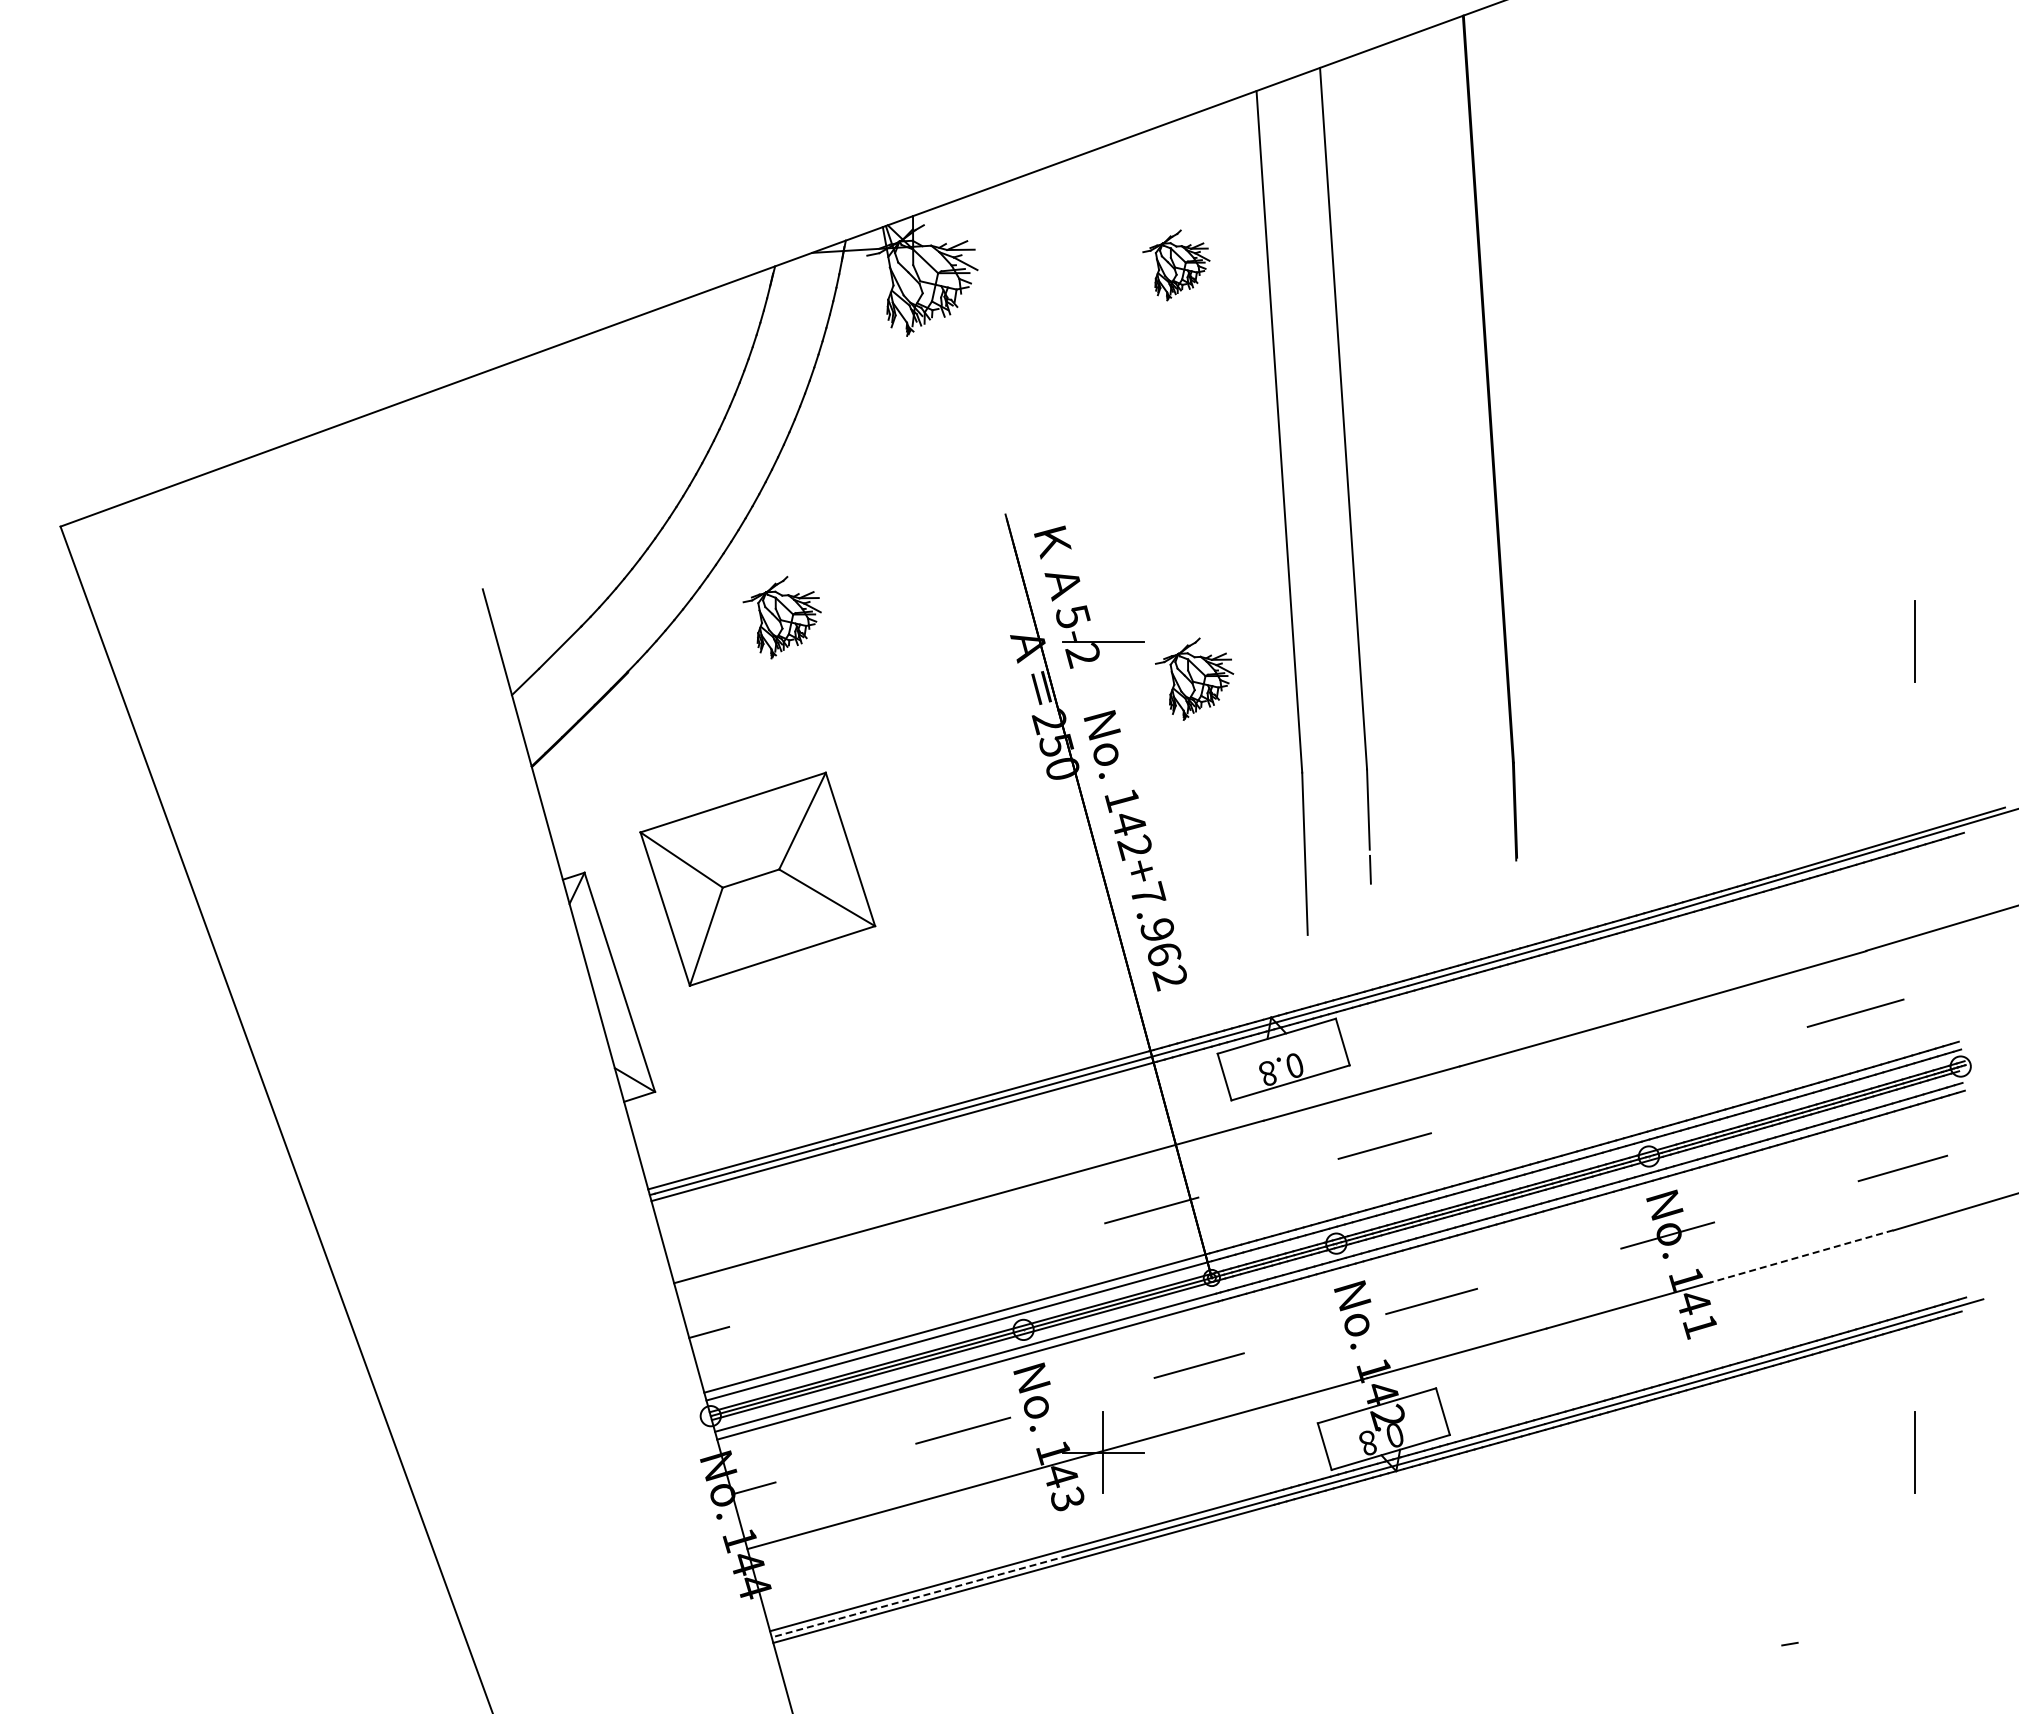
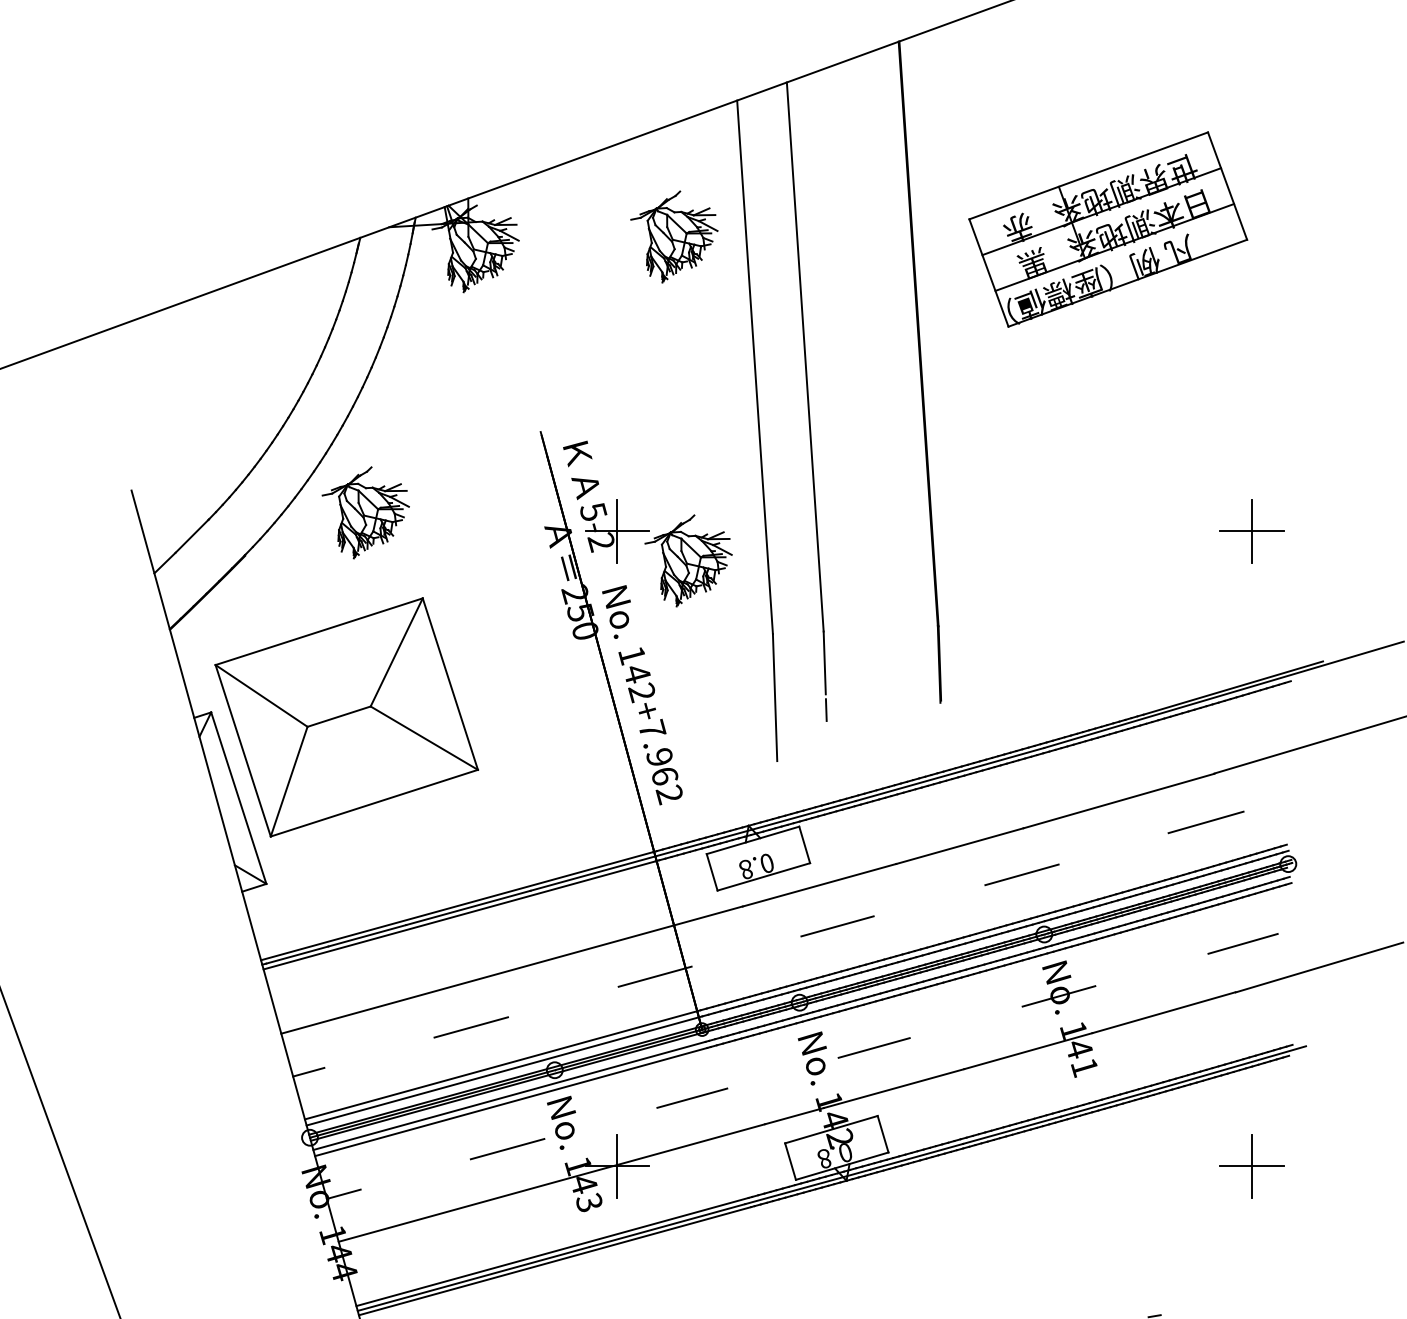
part: (1730, 255) -> (1108, 229), added
part: (1176, 265) -> (674, 237), size x1.67
part: (782, 617) -> (366, 512), size x1.43
line: (1103, 641) -> (617, 531), added
line: (1914, 641) -> (1252, 531), added
part: (1194, 679) -> (688, 561), size x1.43
part: (757, 879) -> (346, 717), size x1.43
line: (1620, 1080) -> (1022, 875), added
line: (1801, 1256) -> (1163, 1012), dashed -> solid
line: (916, 1275) -> (471, 1027), added
line: (1914, 1452) -> (1252, 1166), added
line: (919, 1596) -> (473, 1278), dashed -> solid

